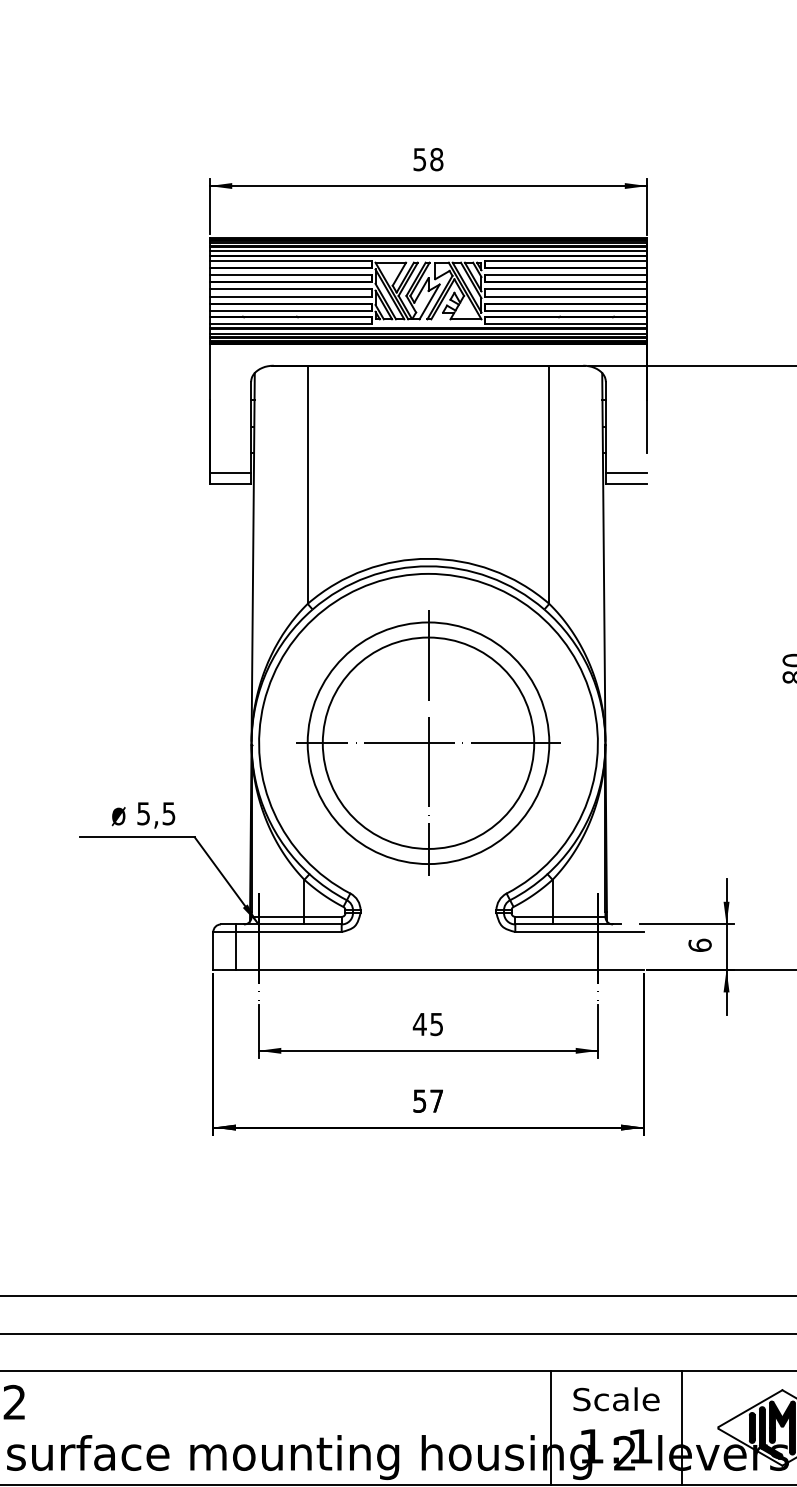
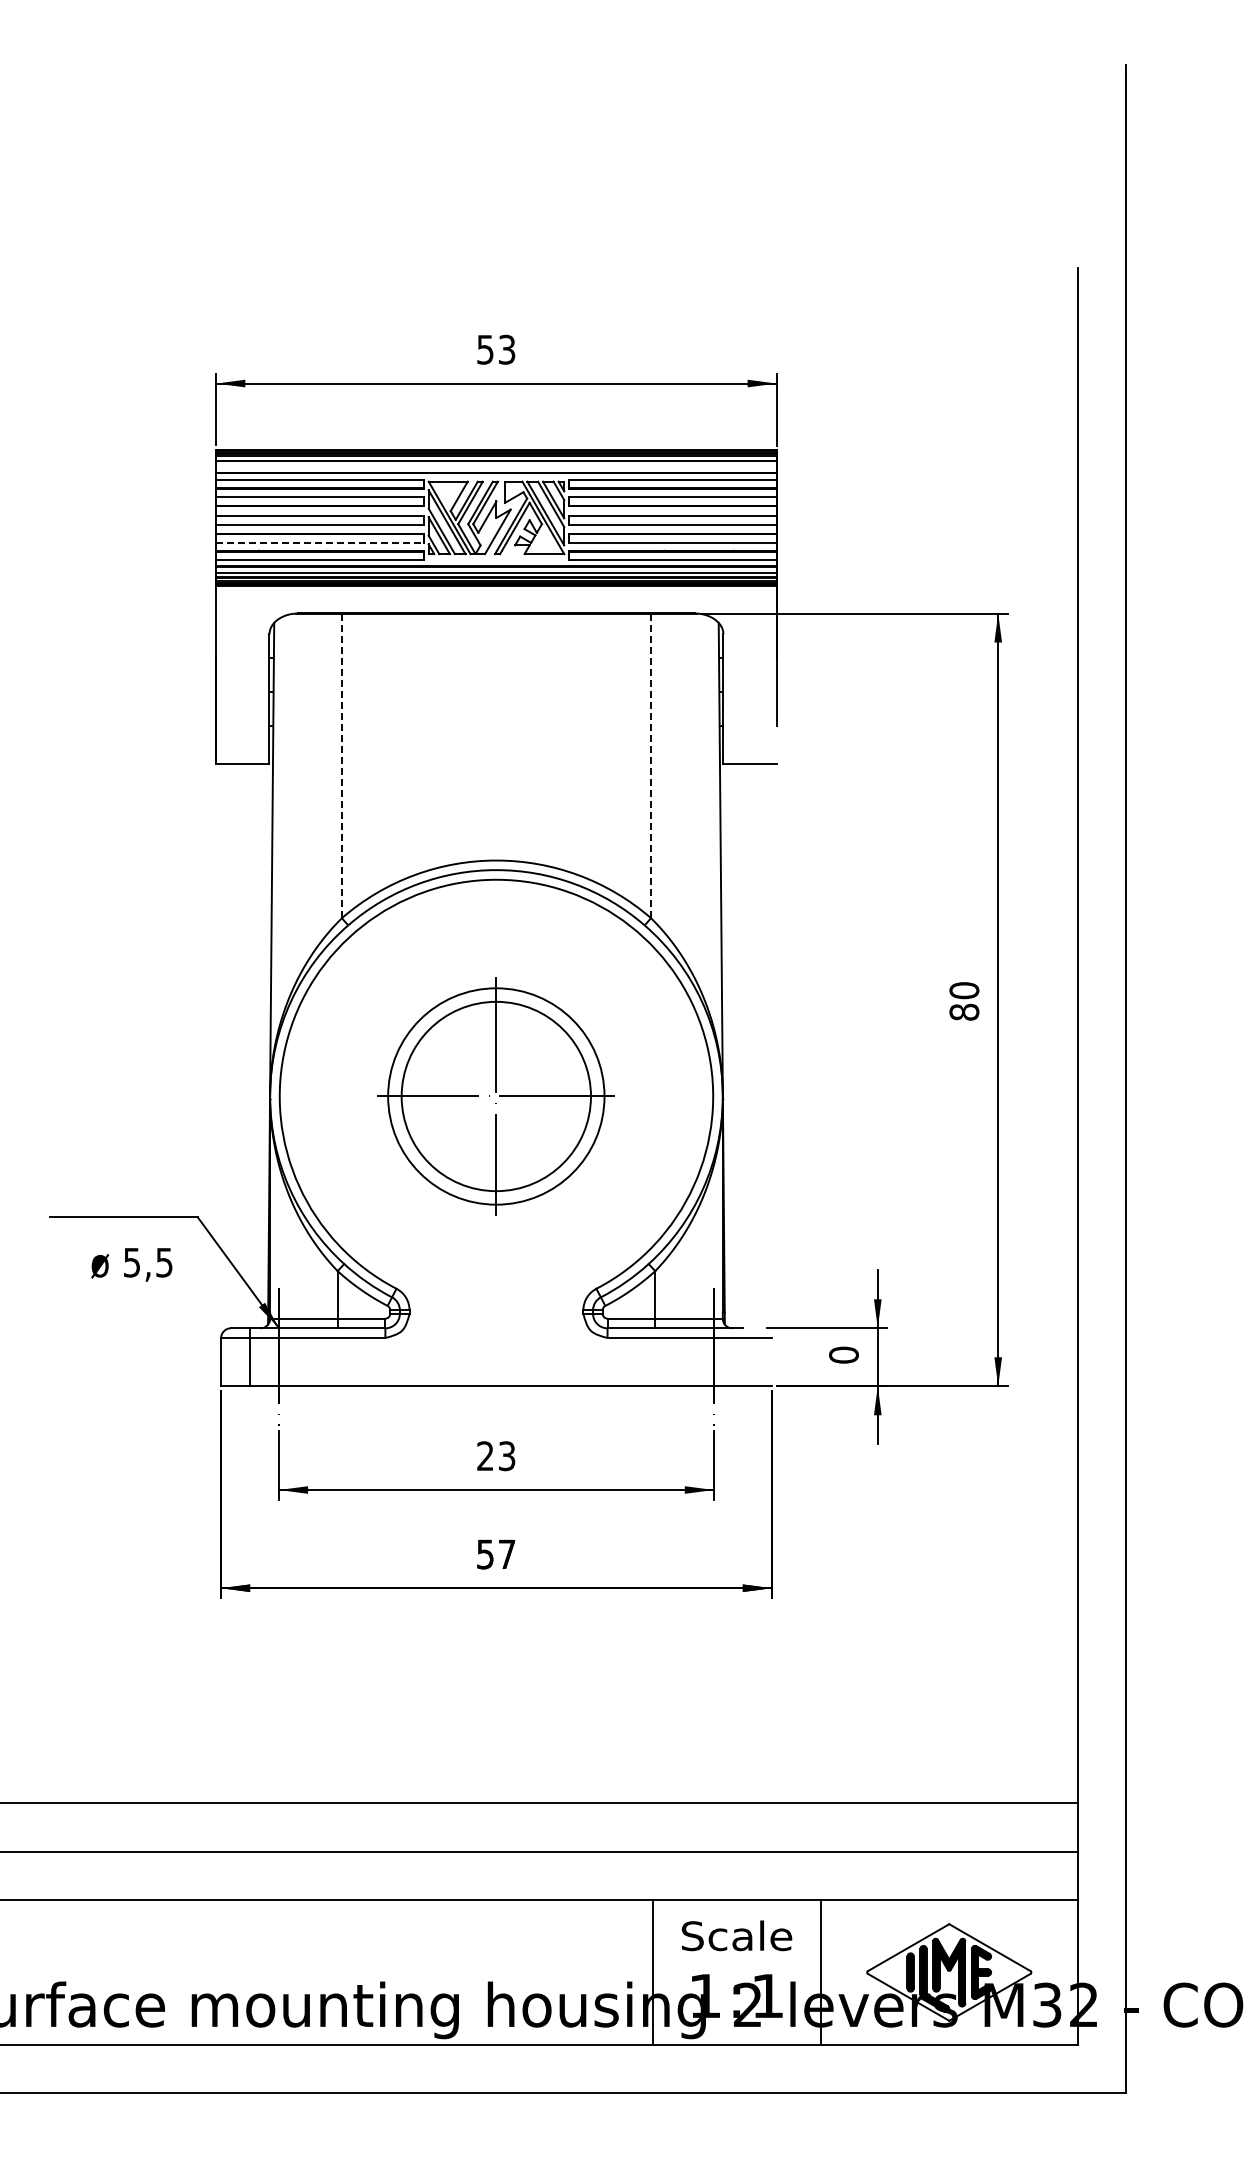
text: (436, 159) -> (506, 349), 58 -> 53
line: (428, 250) -> (496, 466), removed
line: (290, 311) -> (320, 543), solid -> dashed
line: (230, 472) -> (242, 750), removed
line: (626, 472) -> (749, 750), removed
line: (307, 485) -> (341, 766), solid -> dashed
line: (549, 485) -> (651, 766), solid -> dashed
part: (427, 743) -> (495, 1096), size x0.7
text: (143, 815) -> (131, 1264), moved
text: (699, 944) -> (843, 1354), 6 -> 0
text: (427, 1023) -> (495, 1455), 45 -> 23

